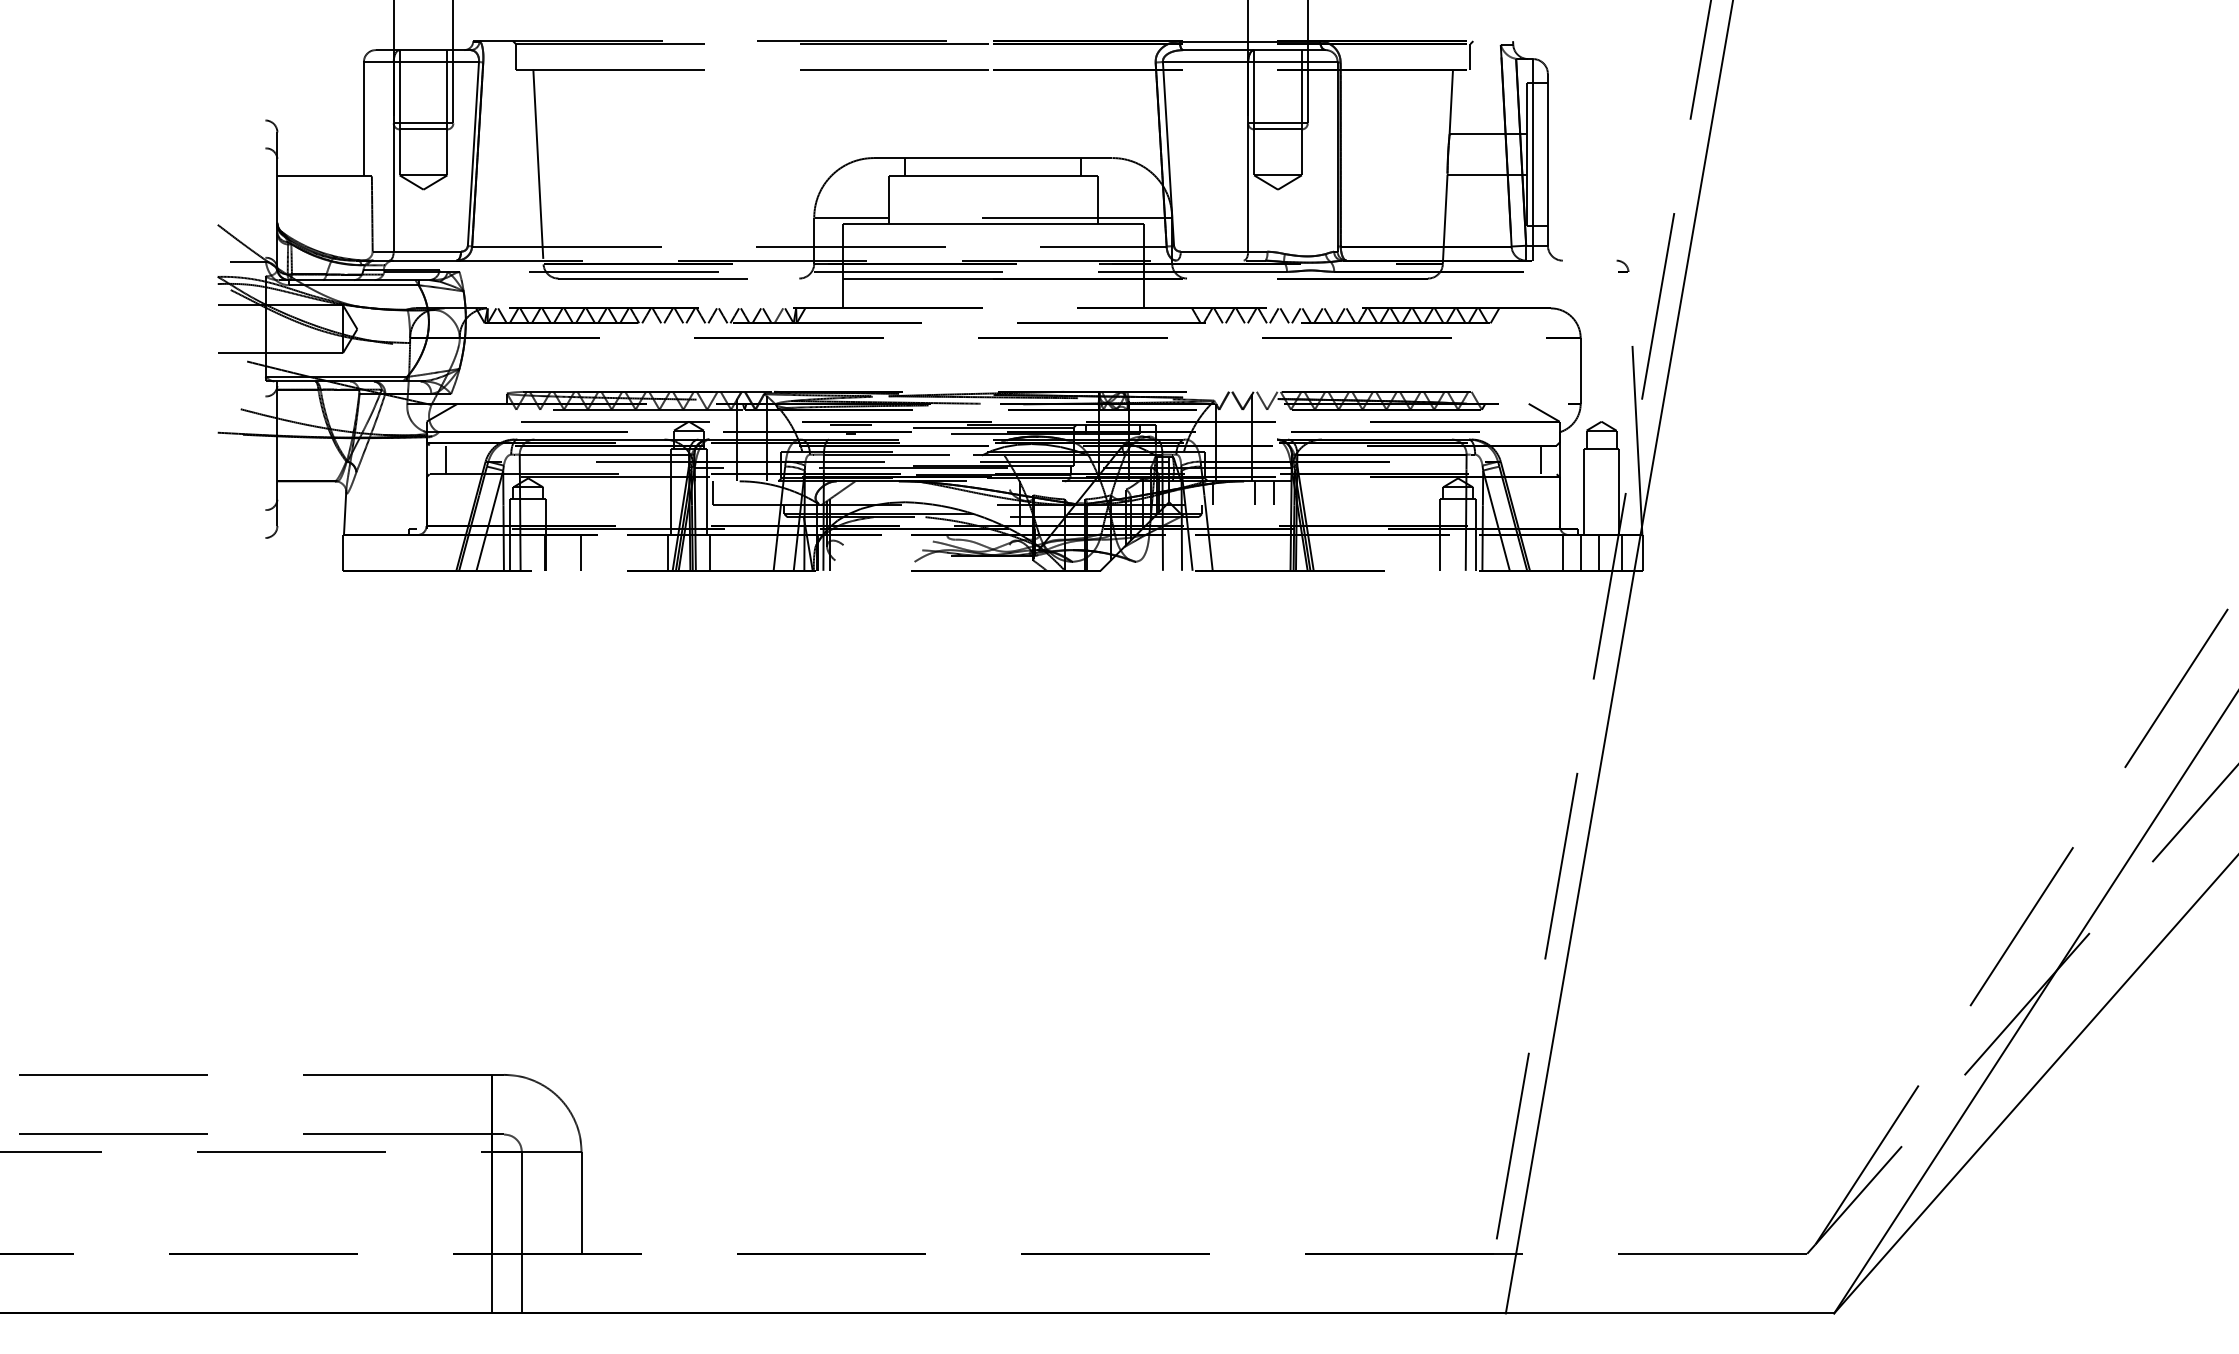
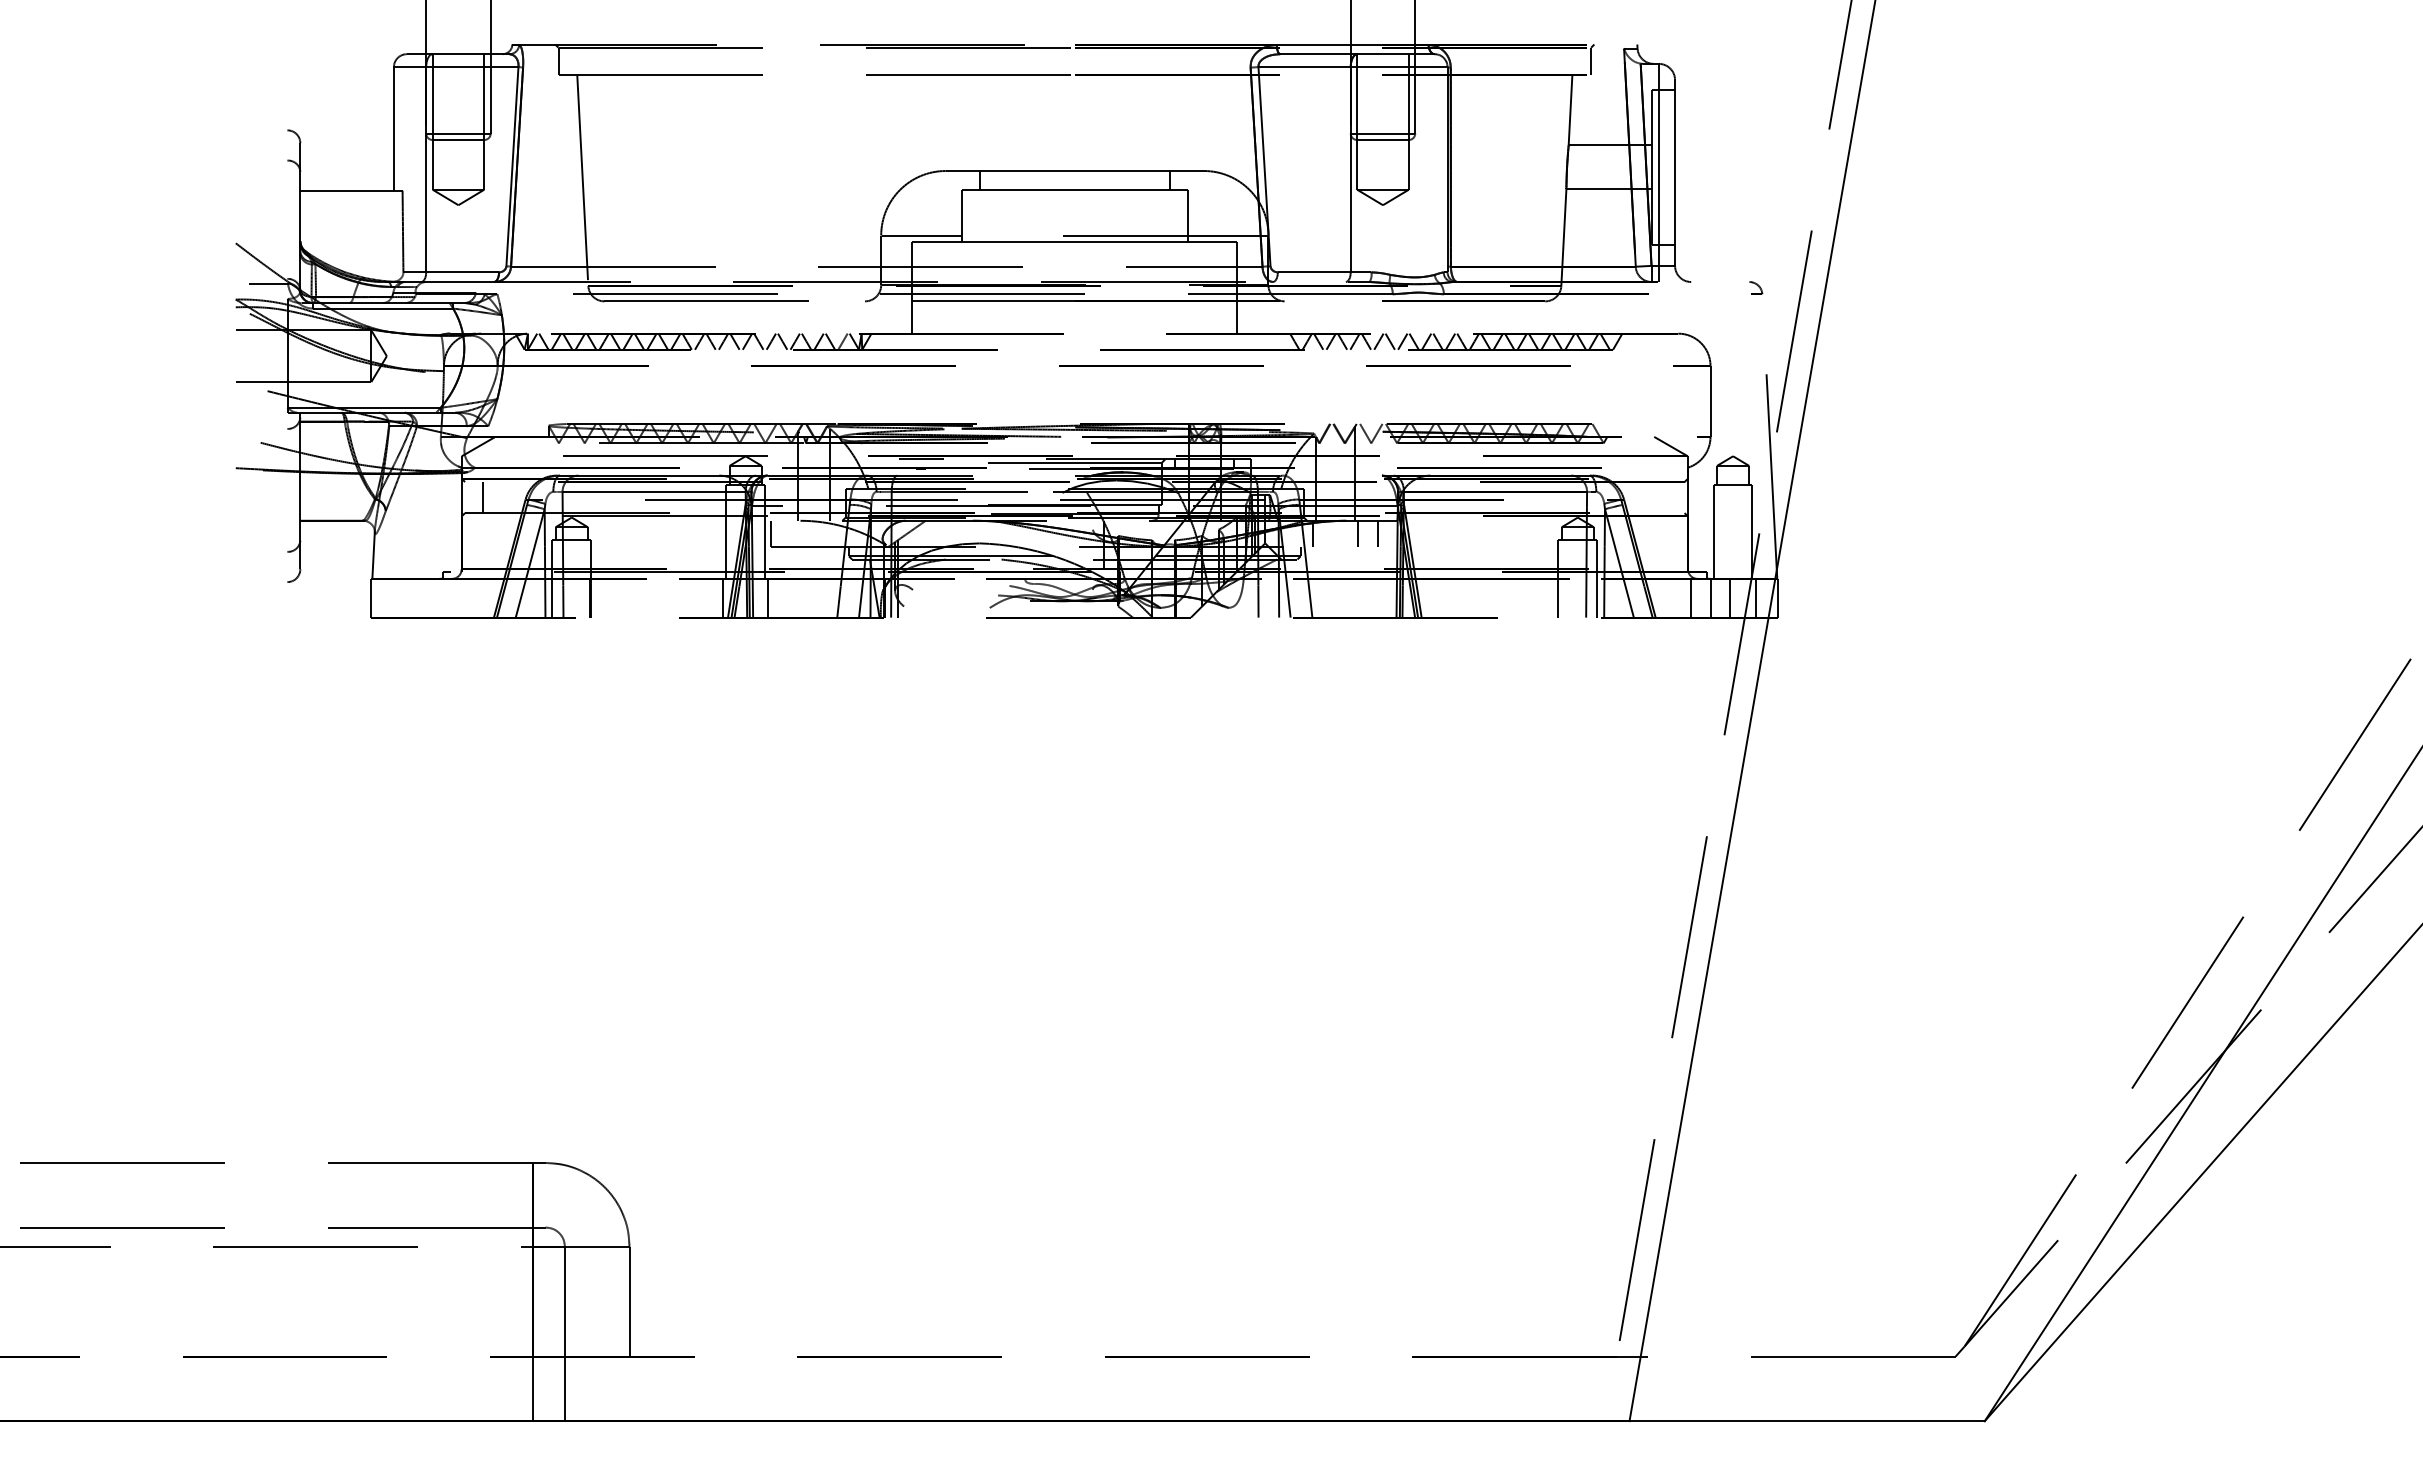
line: (1540, 459) -> (1667, 497), removed
line: (580, 552) -> (628, 597), removed

